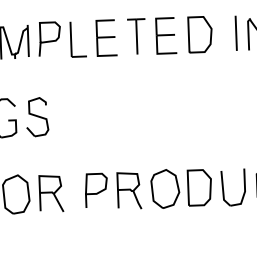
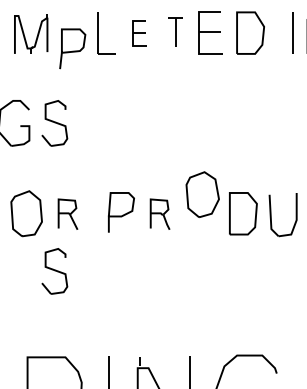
part: (136, 36) -> (175, 32), size x0.7
part: (106, 37) -> (139, 32), size x0.6
curve: (49, 40) -> (72, 50), moved
part: (165, 188) -> (202, 194), moved
part: (128, 191) -> (159, 214), size x0.7
part: (50, 193) -> (67, 214), size x0.7
part: (41, 242) -> (54, 271), added

